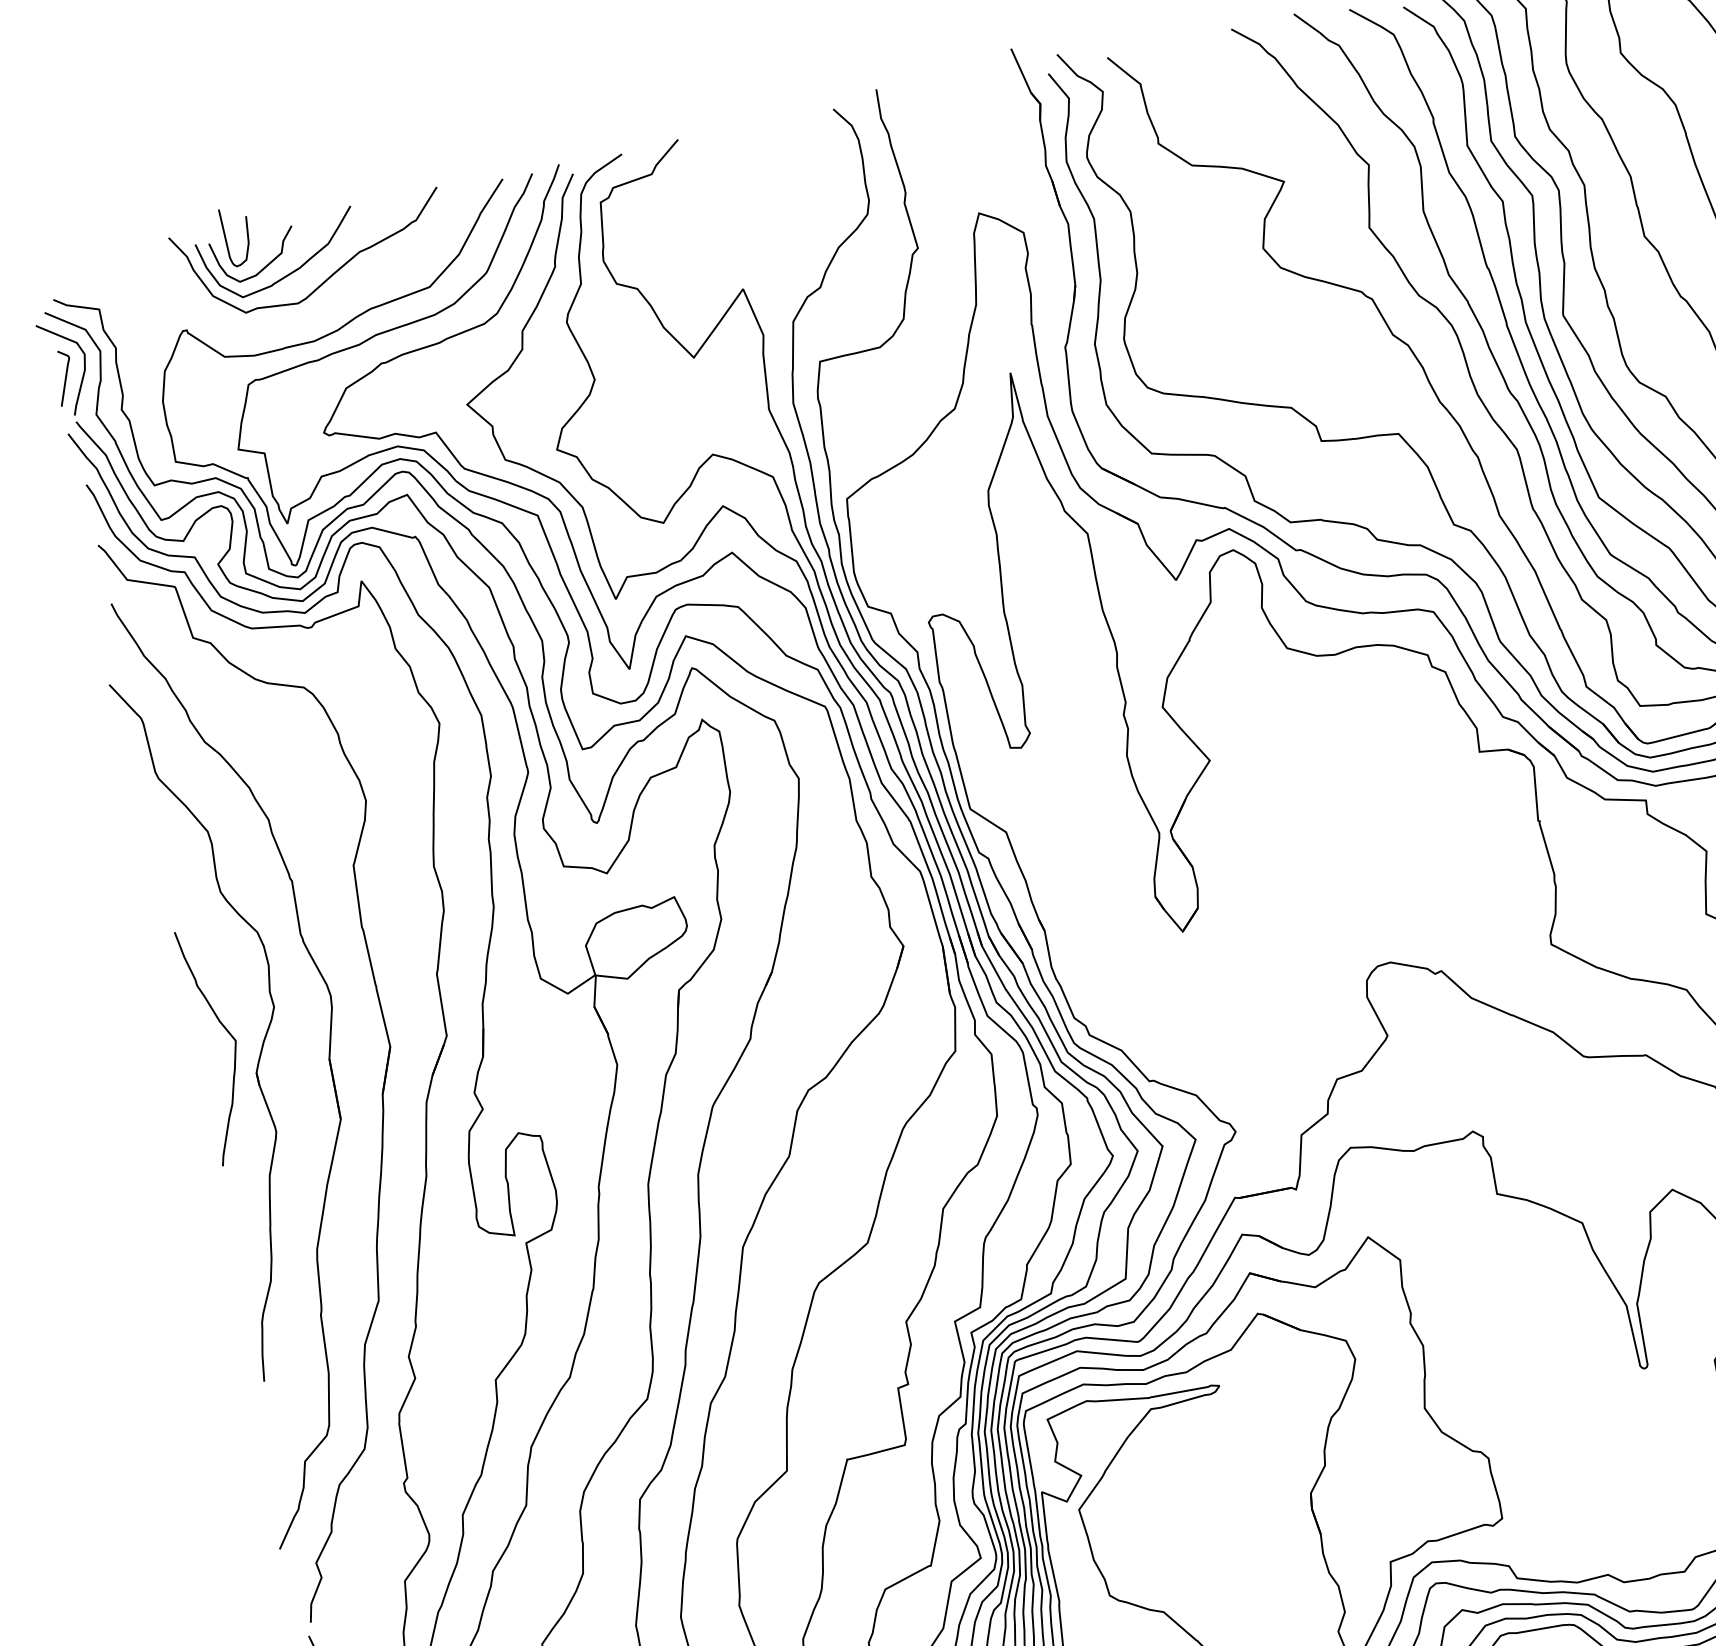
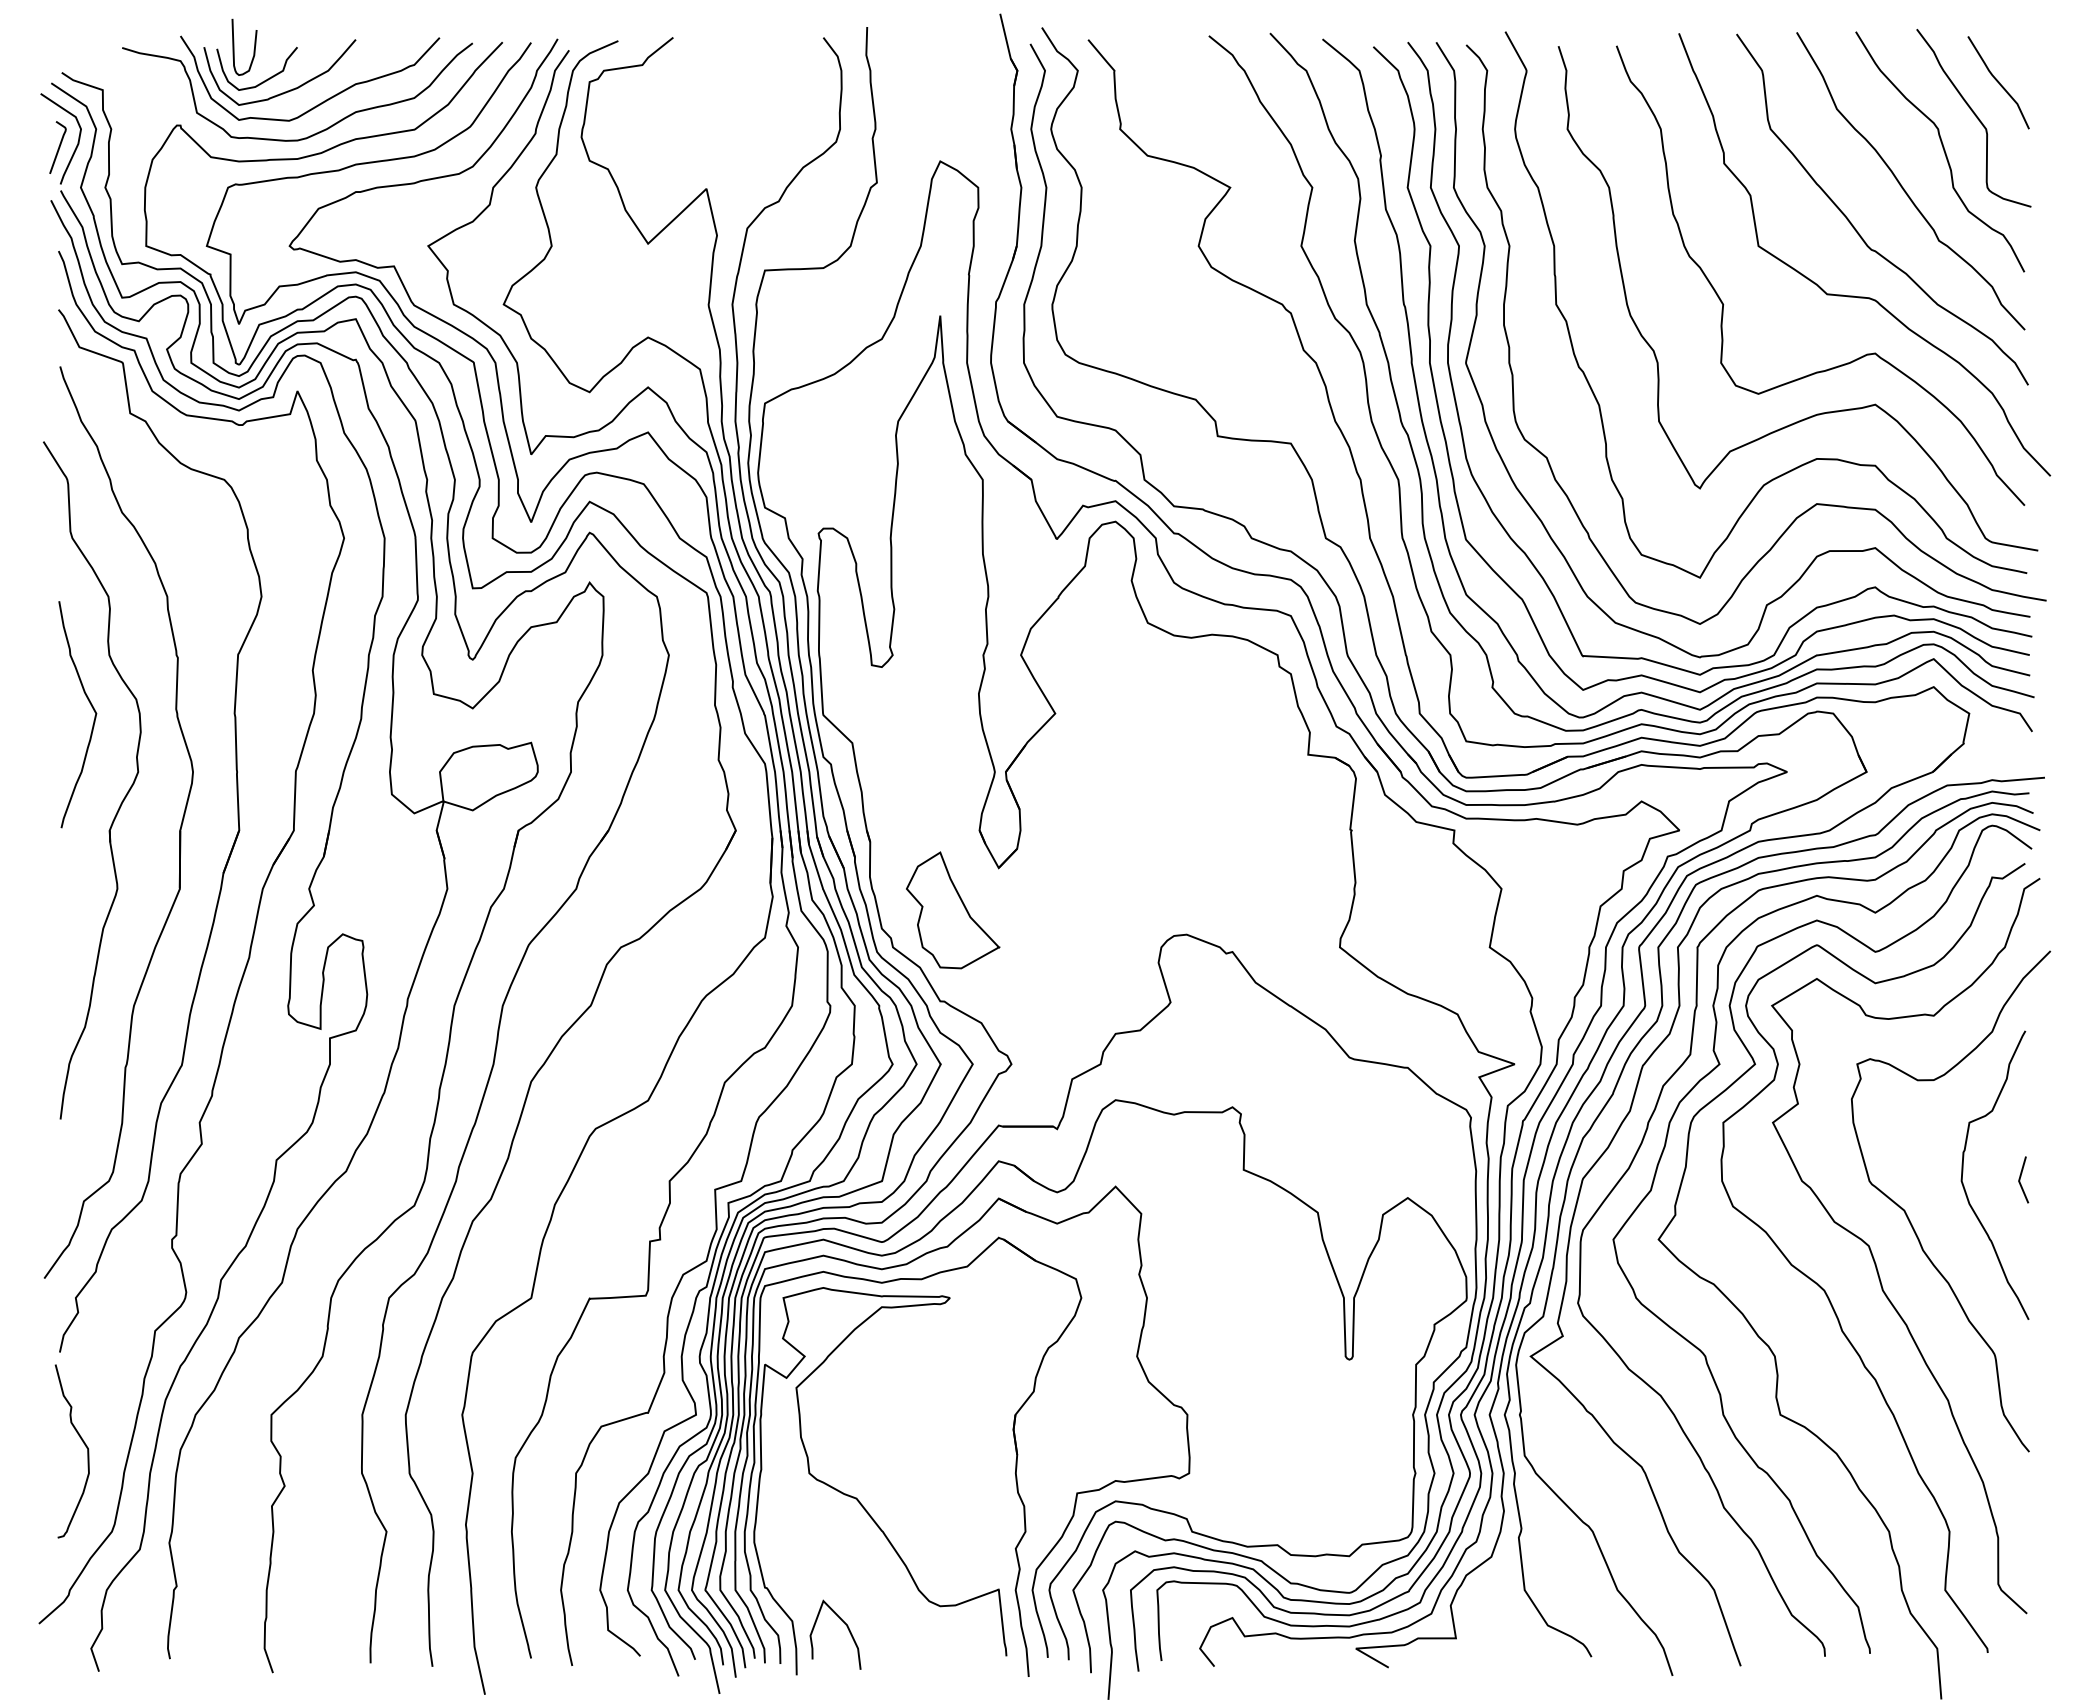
curve: (330, 308) -> (318, 131), added
part: (1144, 984) -> (953, 910), added
curve: (228, 1033) -> (90, 705), moved

